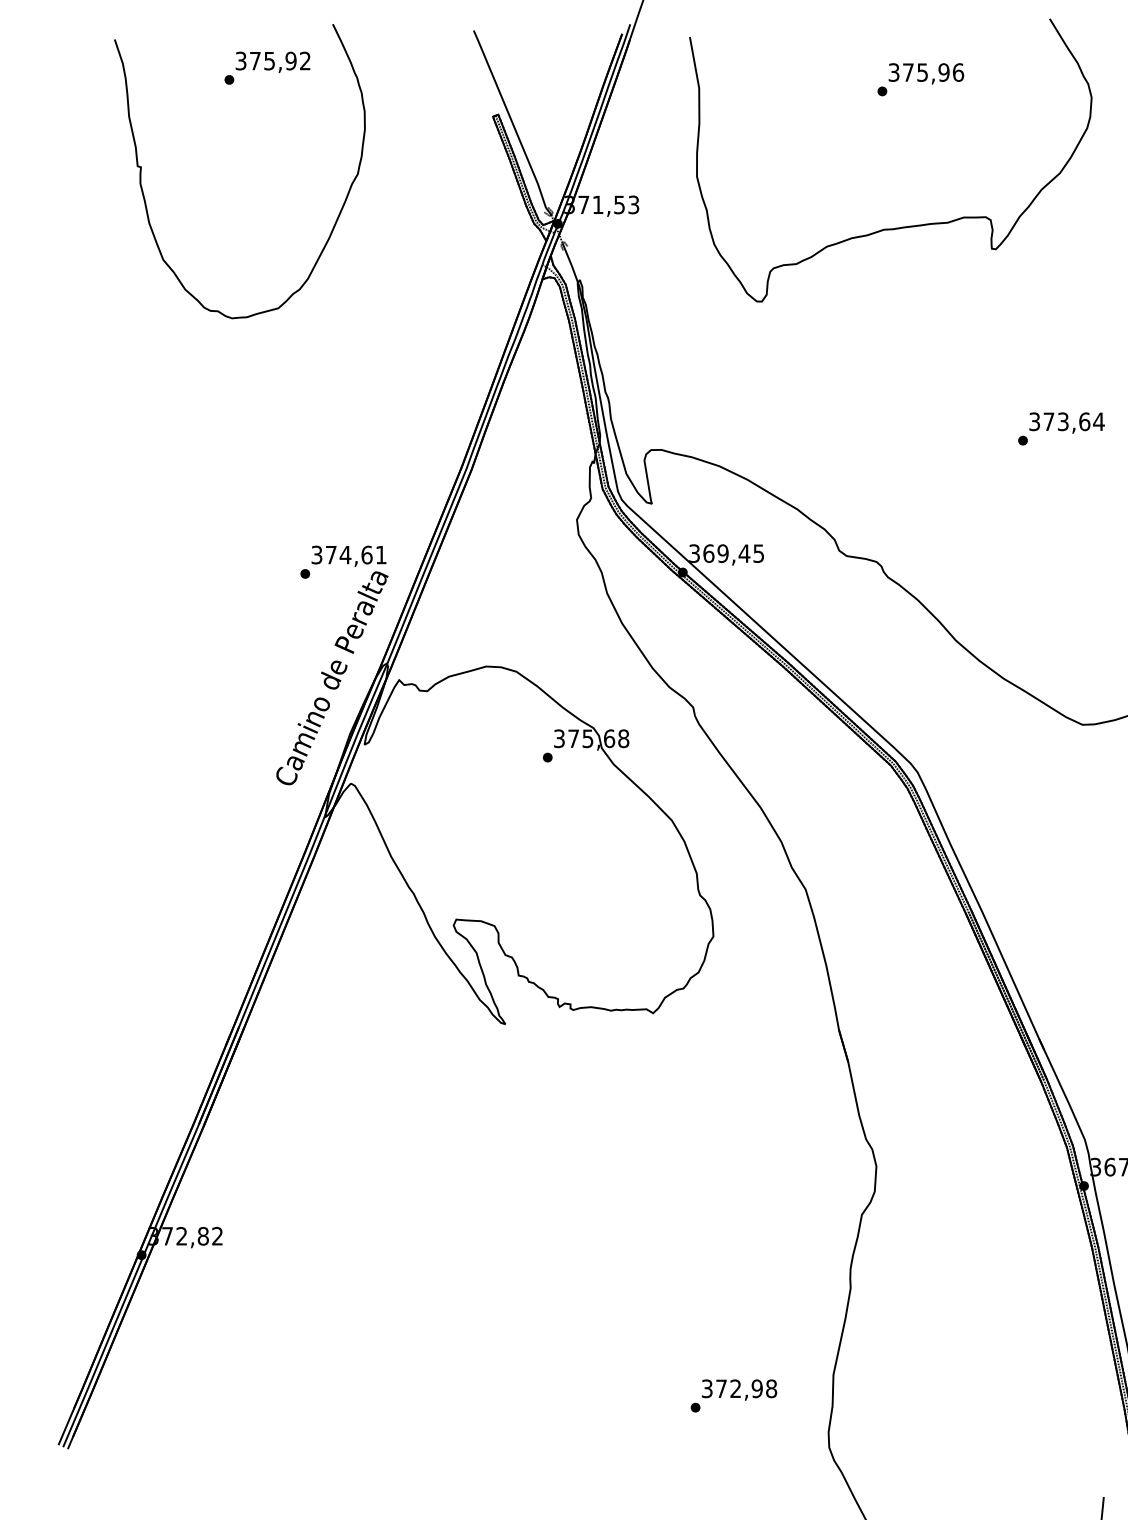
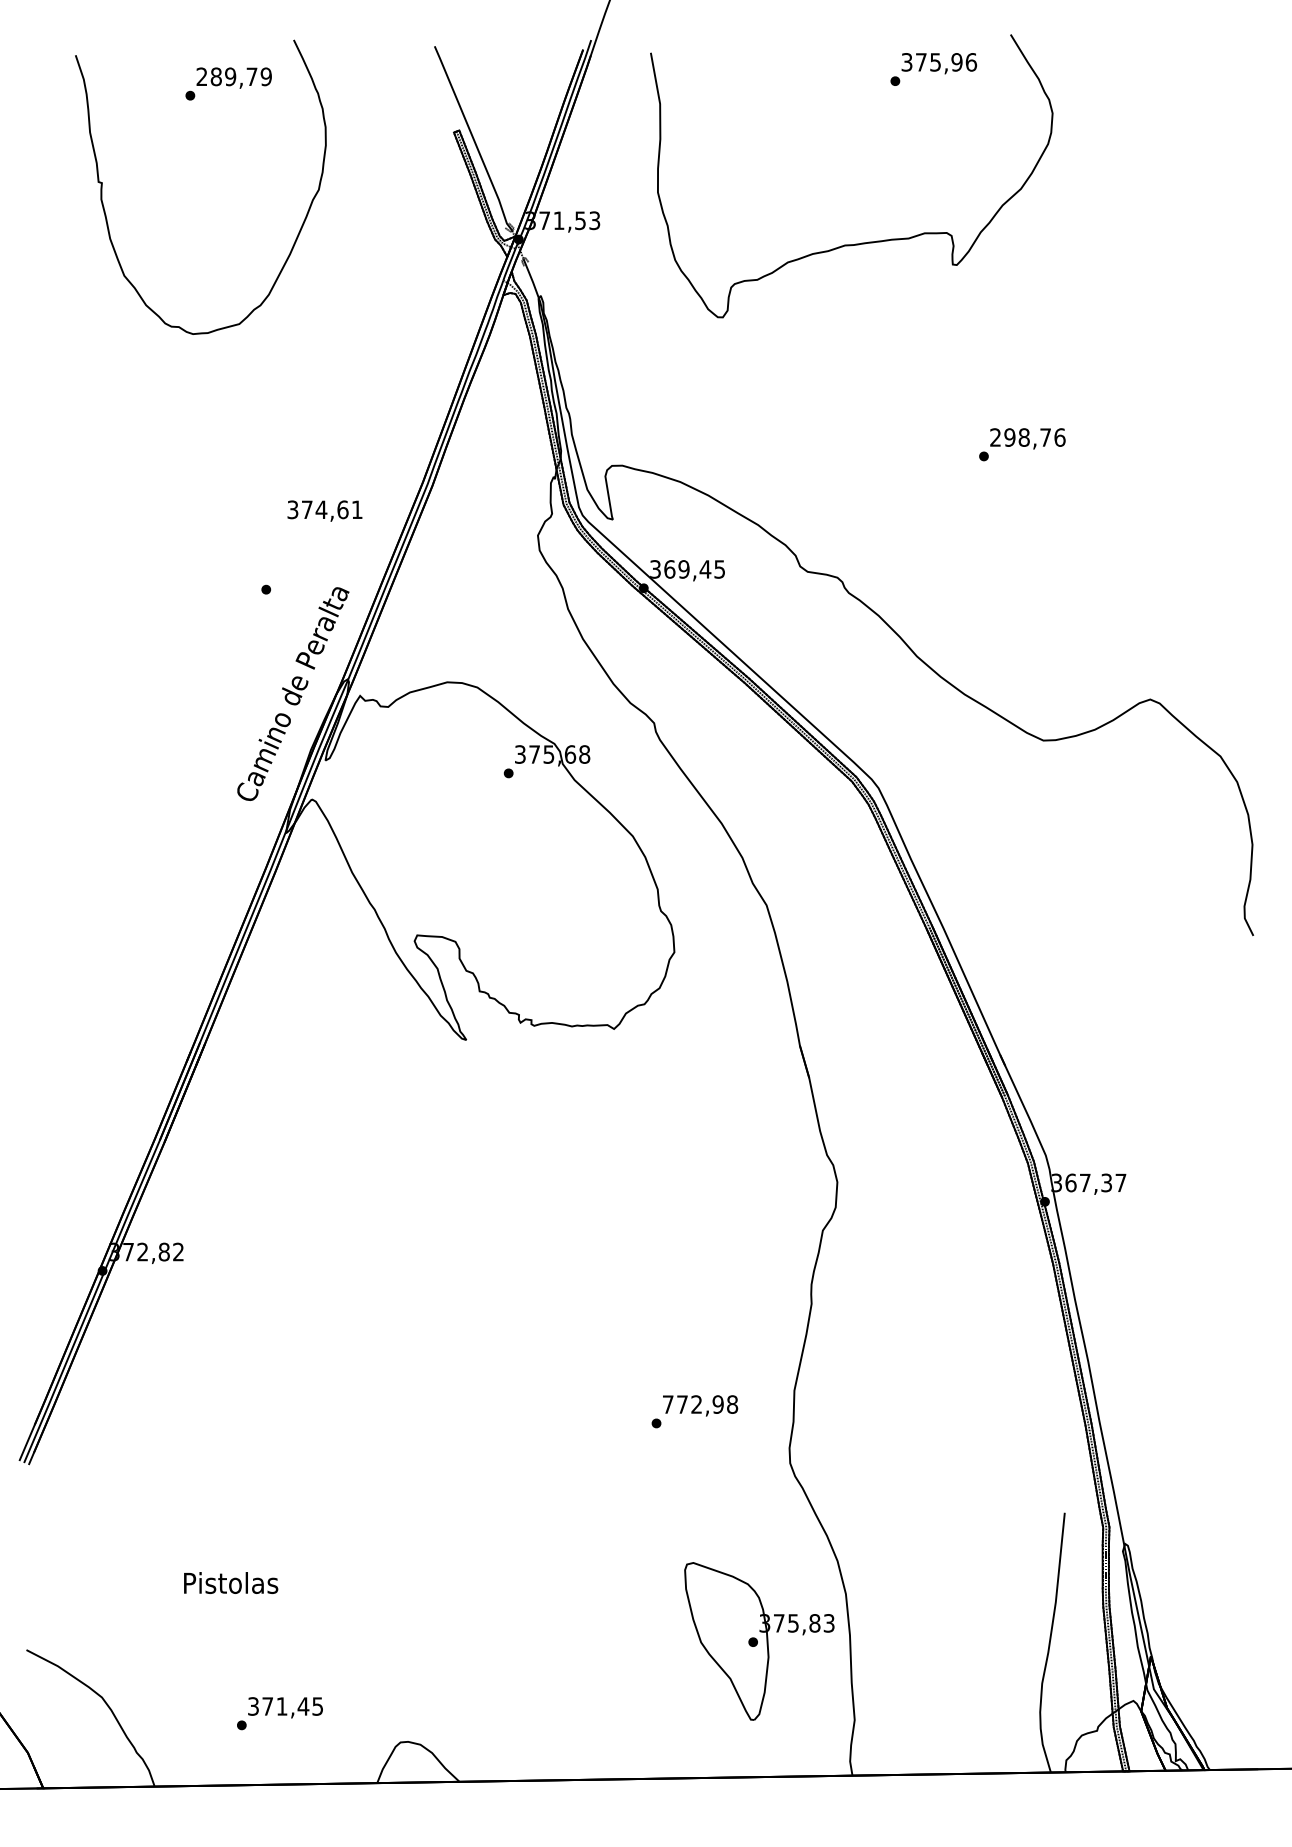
text: (272, 60) -> (233, 76), 375,92 -> 289,79
text: (920, 79) -> (933, 69), moved
text: (1066, 421) -> (1027, 437), 373,64 -> 298,76
text: (348, 555) -> (324, 510), moved
text: (706, 1388) -> (667, 1404), 372,98 -> 772,98

